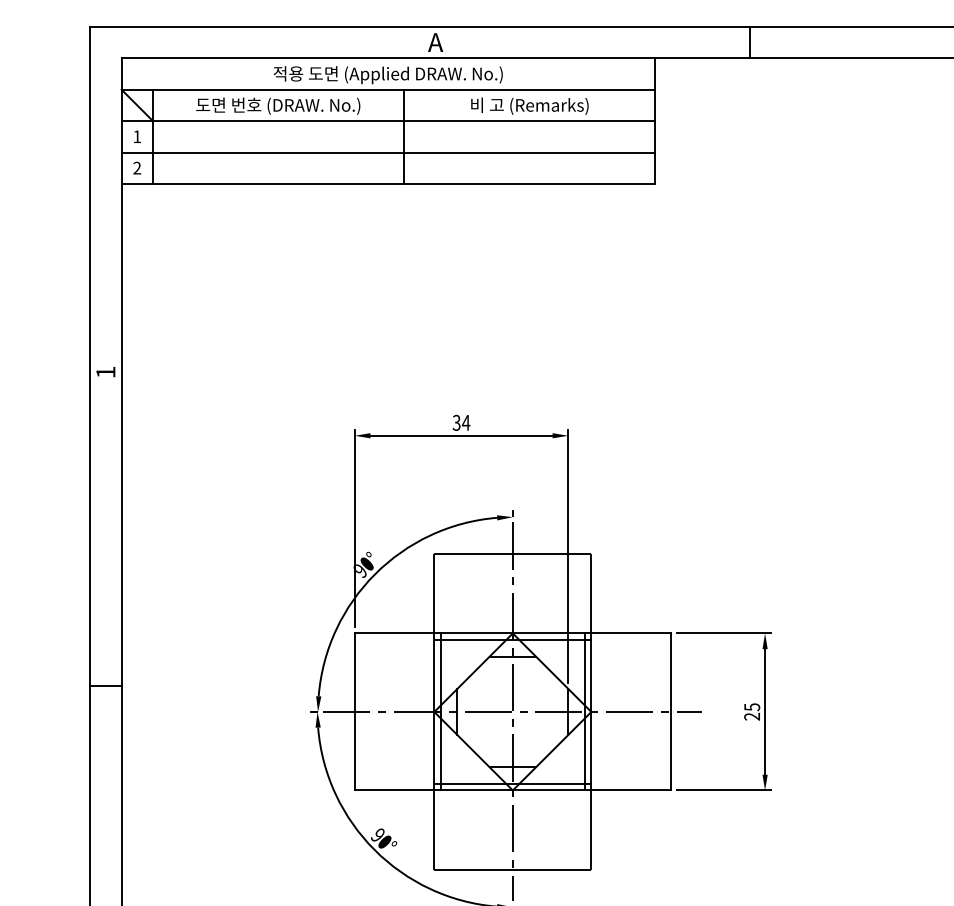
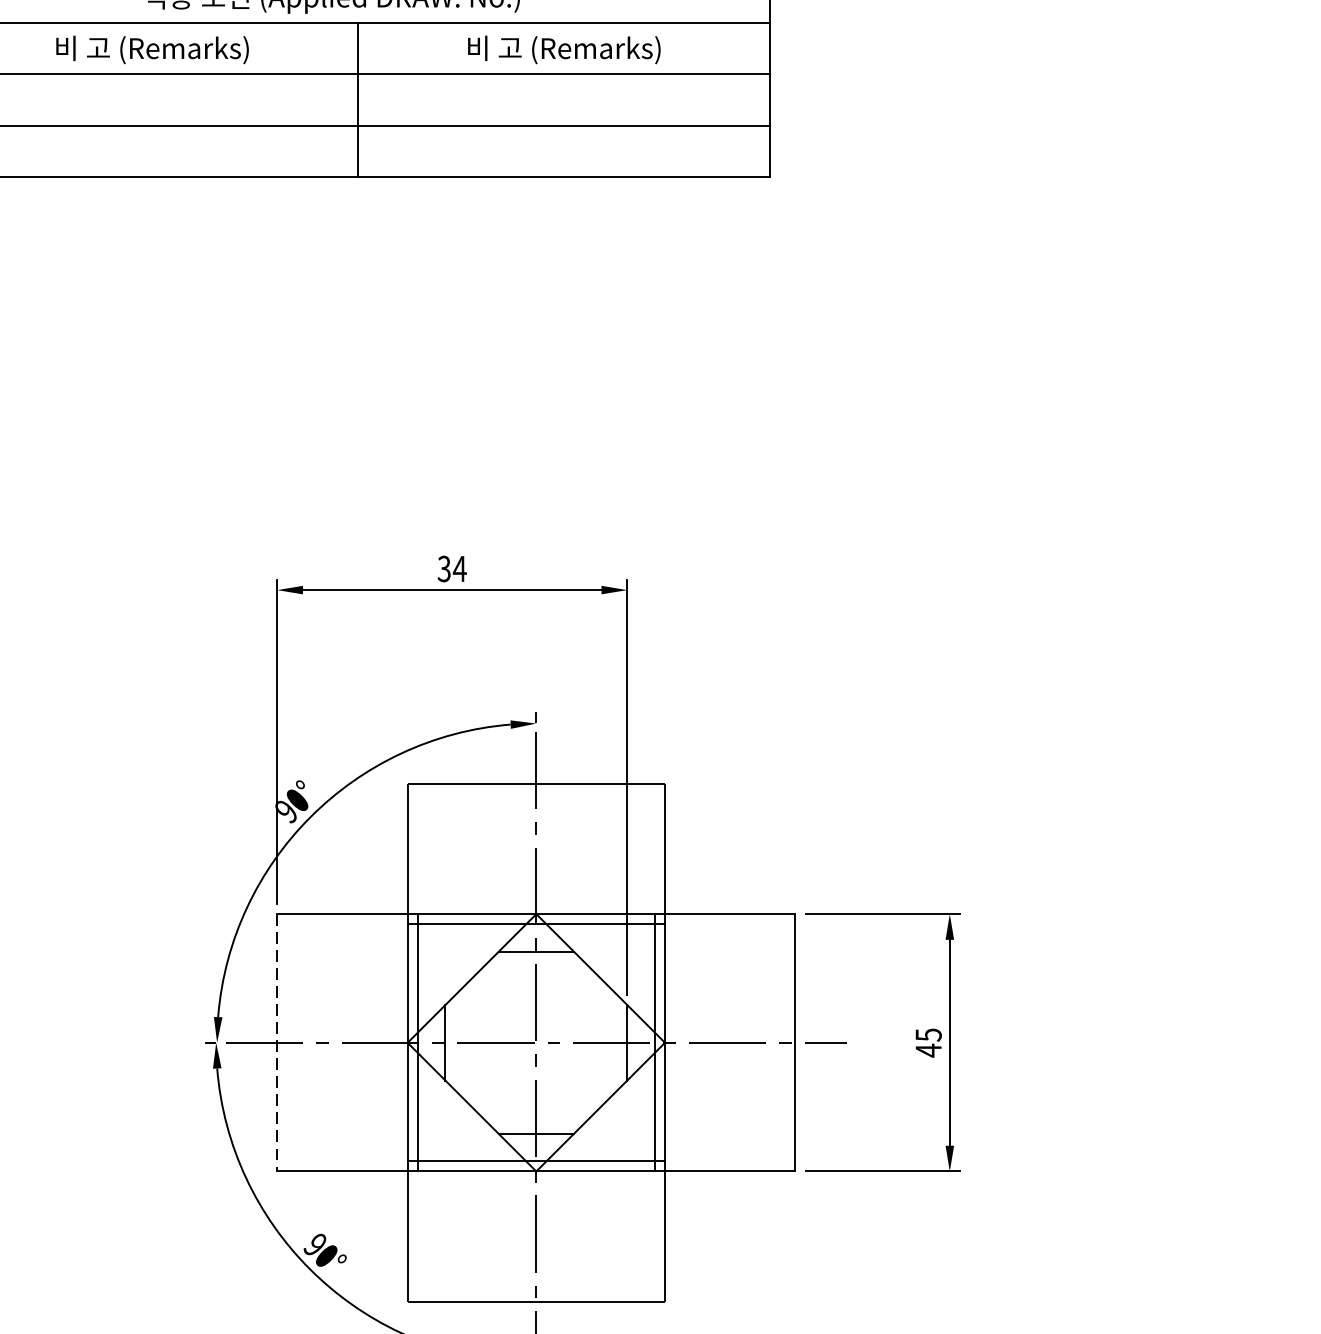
text: (278, 105) -> (152, 48), 도면 번호 (DRAW. No.) -> 비 고 (Remarks)
line: (354, 711) -> (276, 1042), solid -> dashed
text: (751, 716) -> (927, 1050), 25 -> 45

